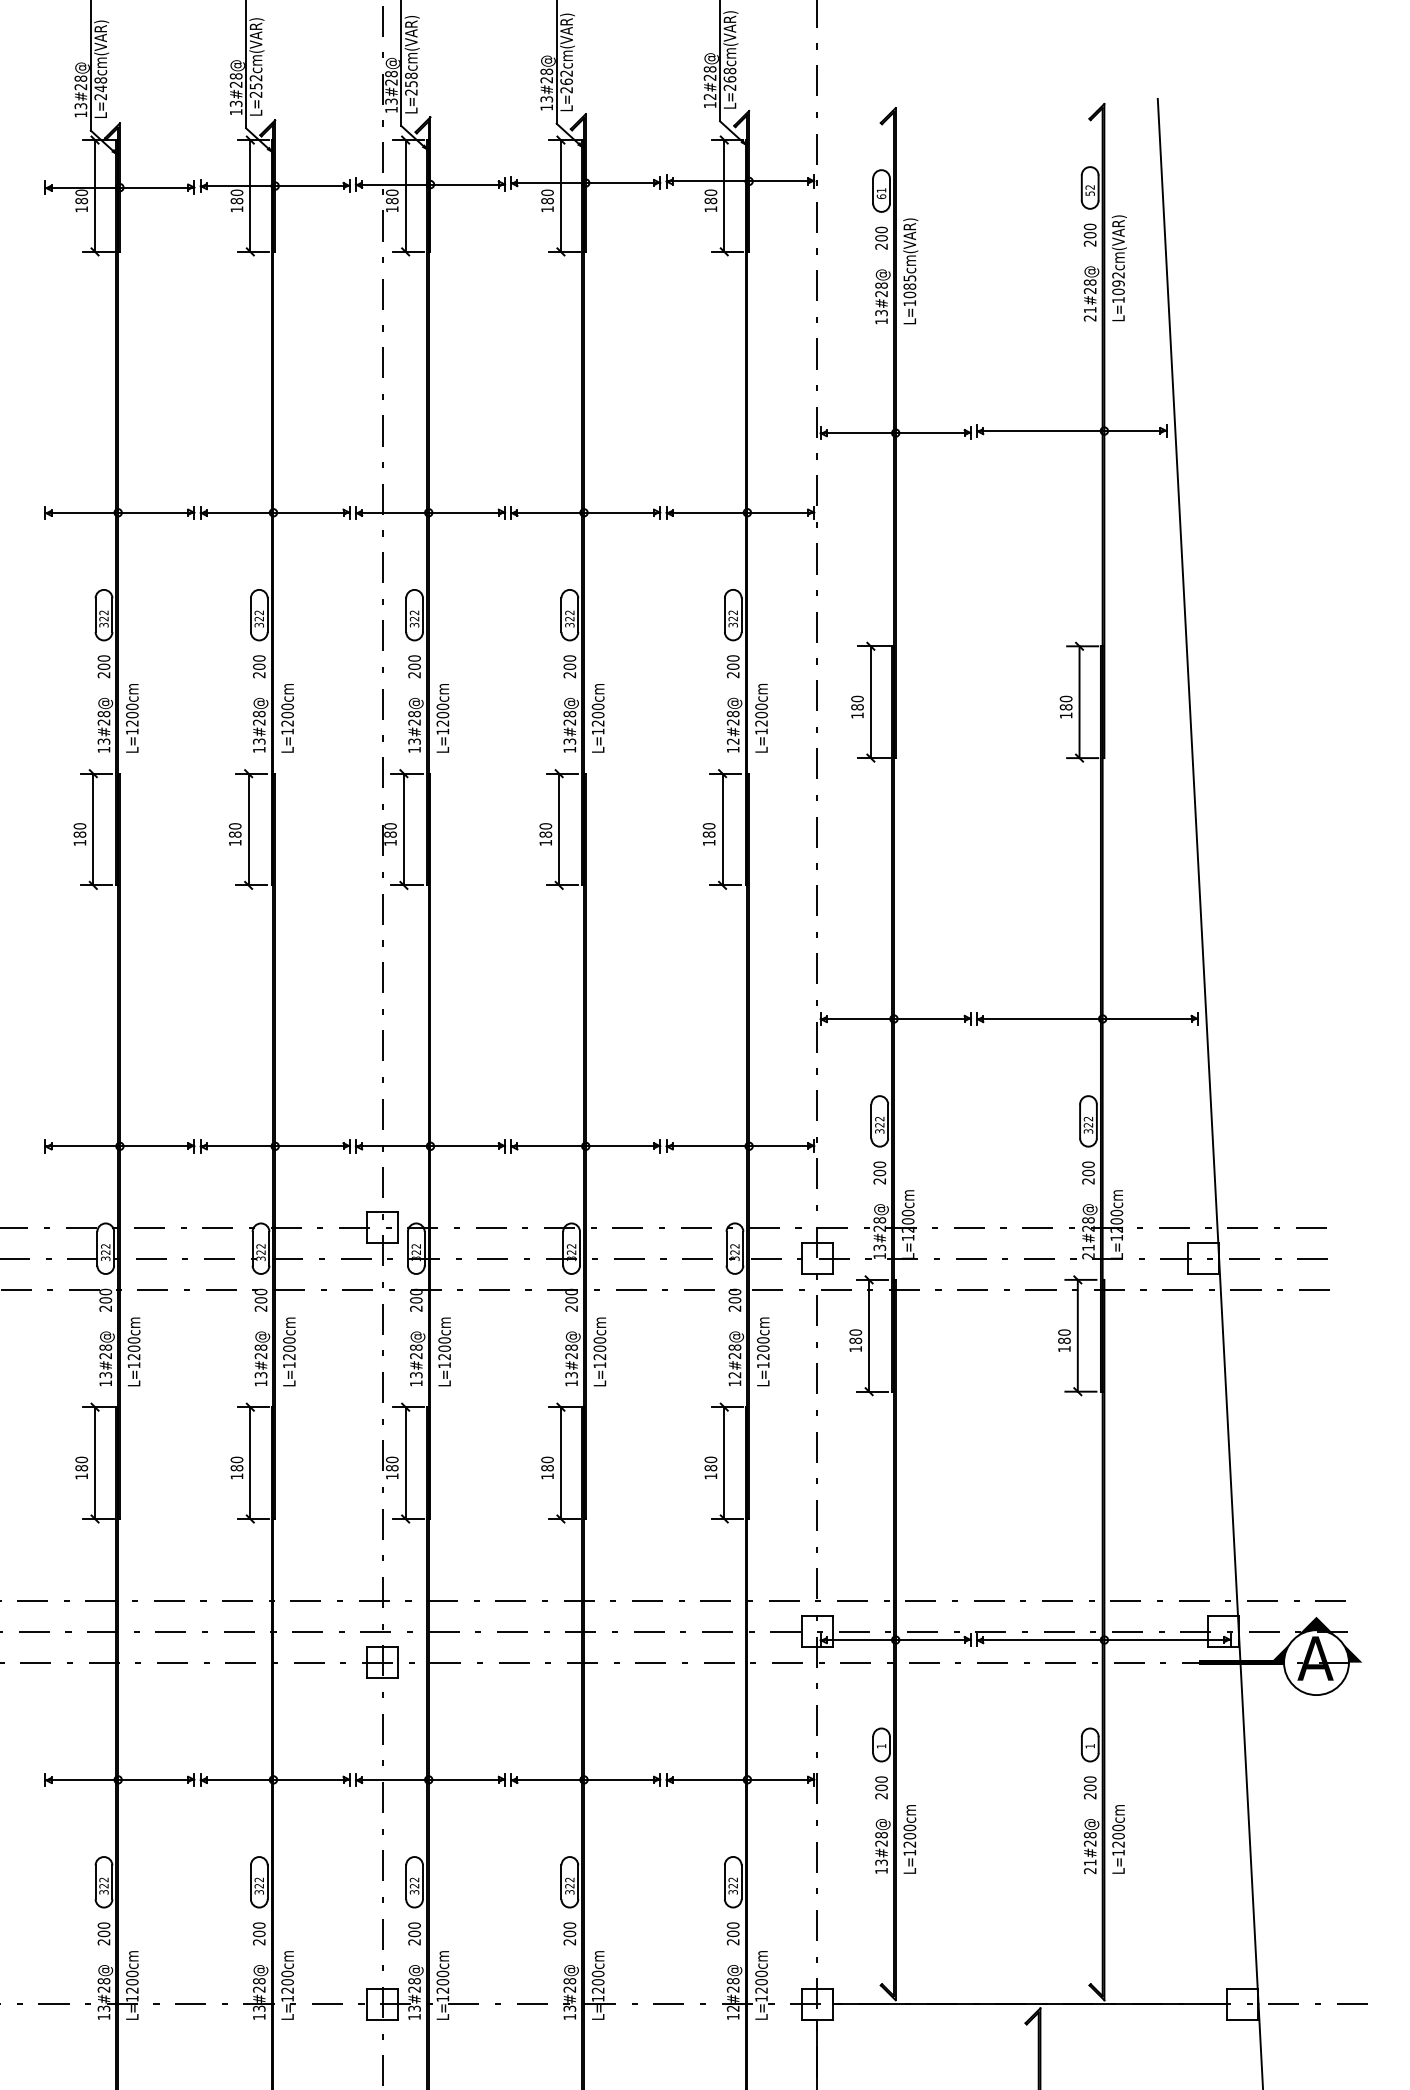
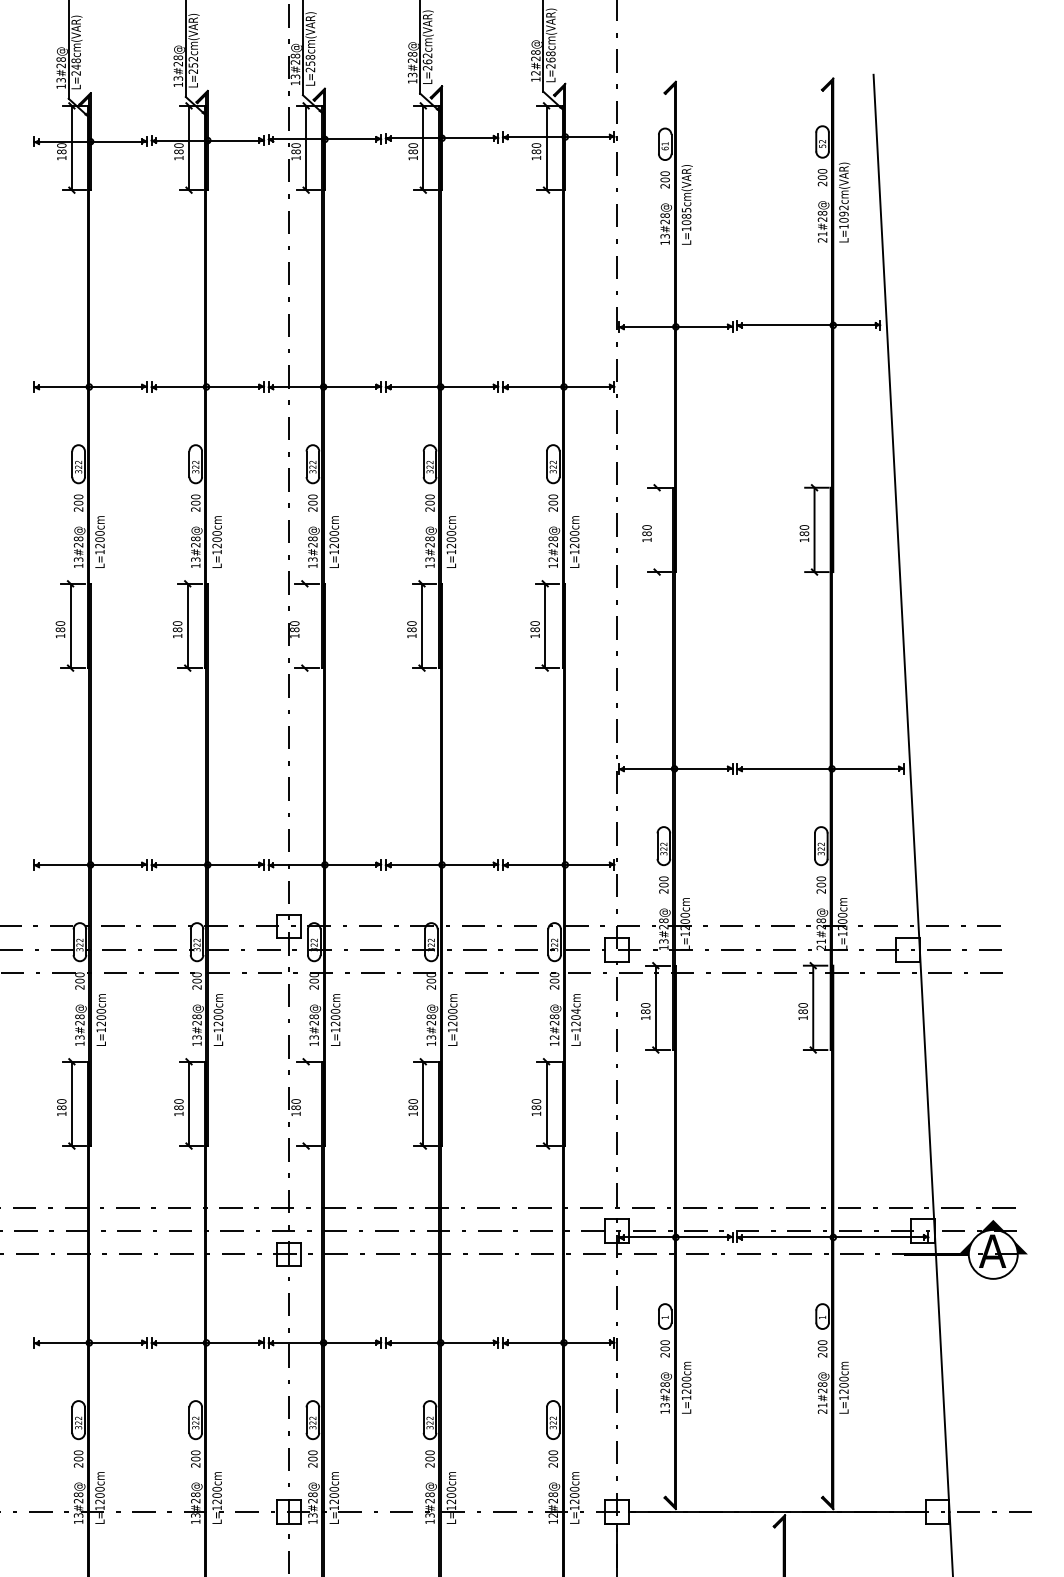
line: (871, 701) -> (657, 529), removed
line: (403, 828) -> (304, 625), removed
text: (762, 1339) -> (575, 1010), L=1200cm -> L=1204cm
line: (406, 1462) -> (306, 1103), removed

